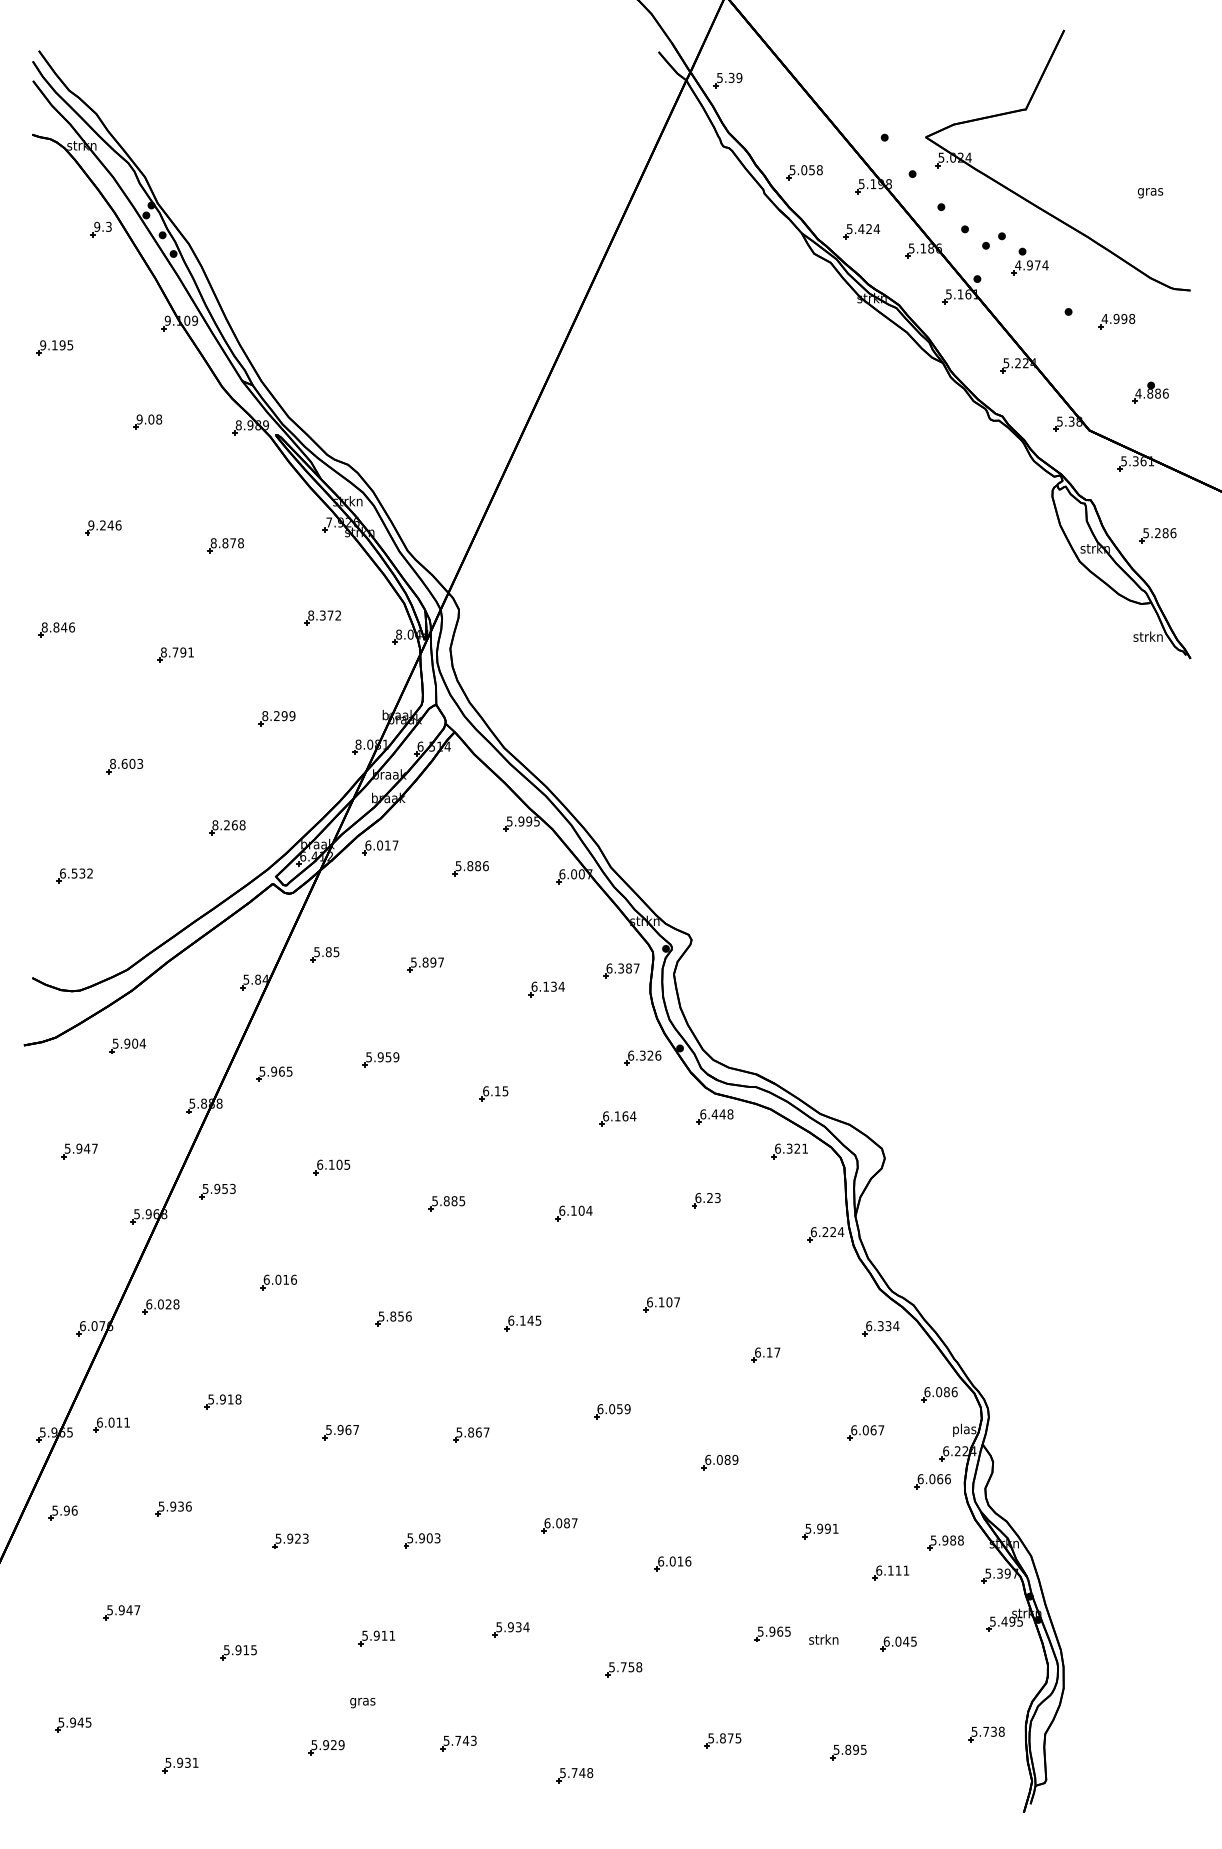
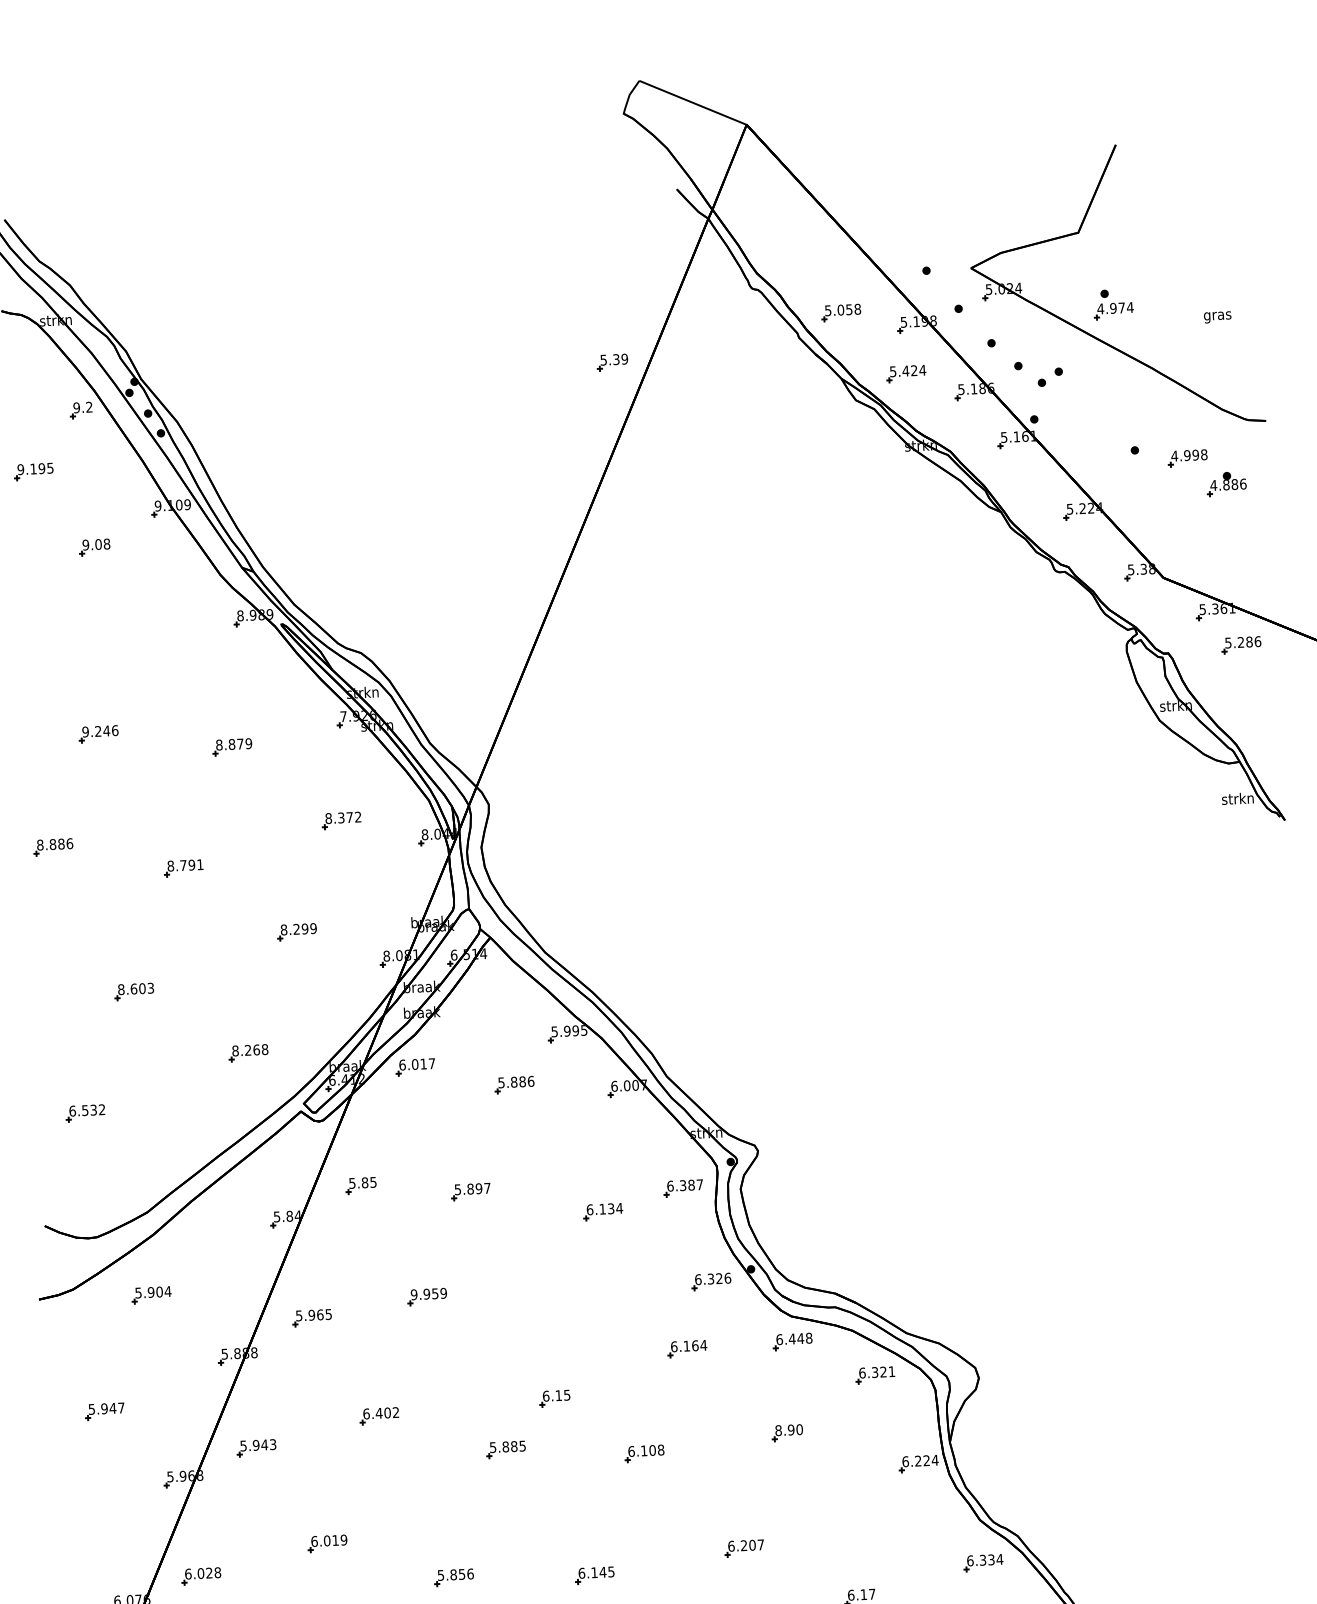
part: (727, 80) -> (612, 362), moved
text: (108, 226) -> (88, 406), 9.3 -> 9.2
part: (1029, 261) -> (1112, 304), moved
part: (54, 347) -> (33, 471), moved
part: (1150, 392) -> (1226, 483), moved
part: (147, 421) -> (94, 546), moved
part: (1157, 535) -> (1240, 644), moved
text: (240, 543) -> (248, 743), 8.878 -> 8.879
text: (64, 627) -> (61, 844), 8.846 -> 8.886
text: (369, 1056) -> (414, 1293), 5.959 -> 9.959
part: (493, 1093) -> (554, 1398), moved
text: (339, 1164) -> (387, 1412), 6.105 -> 6.402
text: (224, 1189) -> (264, 1445), 5.953 -> 5.943
text: (707, 1198) -> (788, 1430), 6.23 -> 8.90
text: (589, 1210) -> (661, 1449), 6.104 -> 6.108
text: (294, 1279) -> (344, 1539), 6.016 -> 6.019
text: (661, 1302) -> (743, 1545), 6.107 -> 6.207

